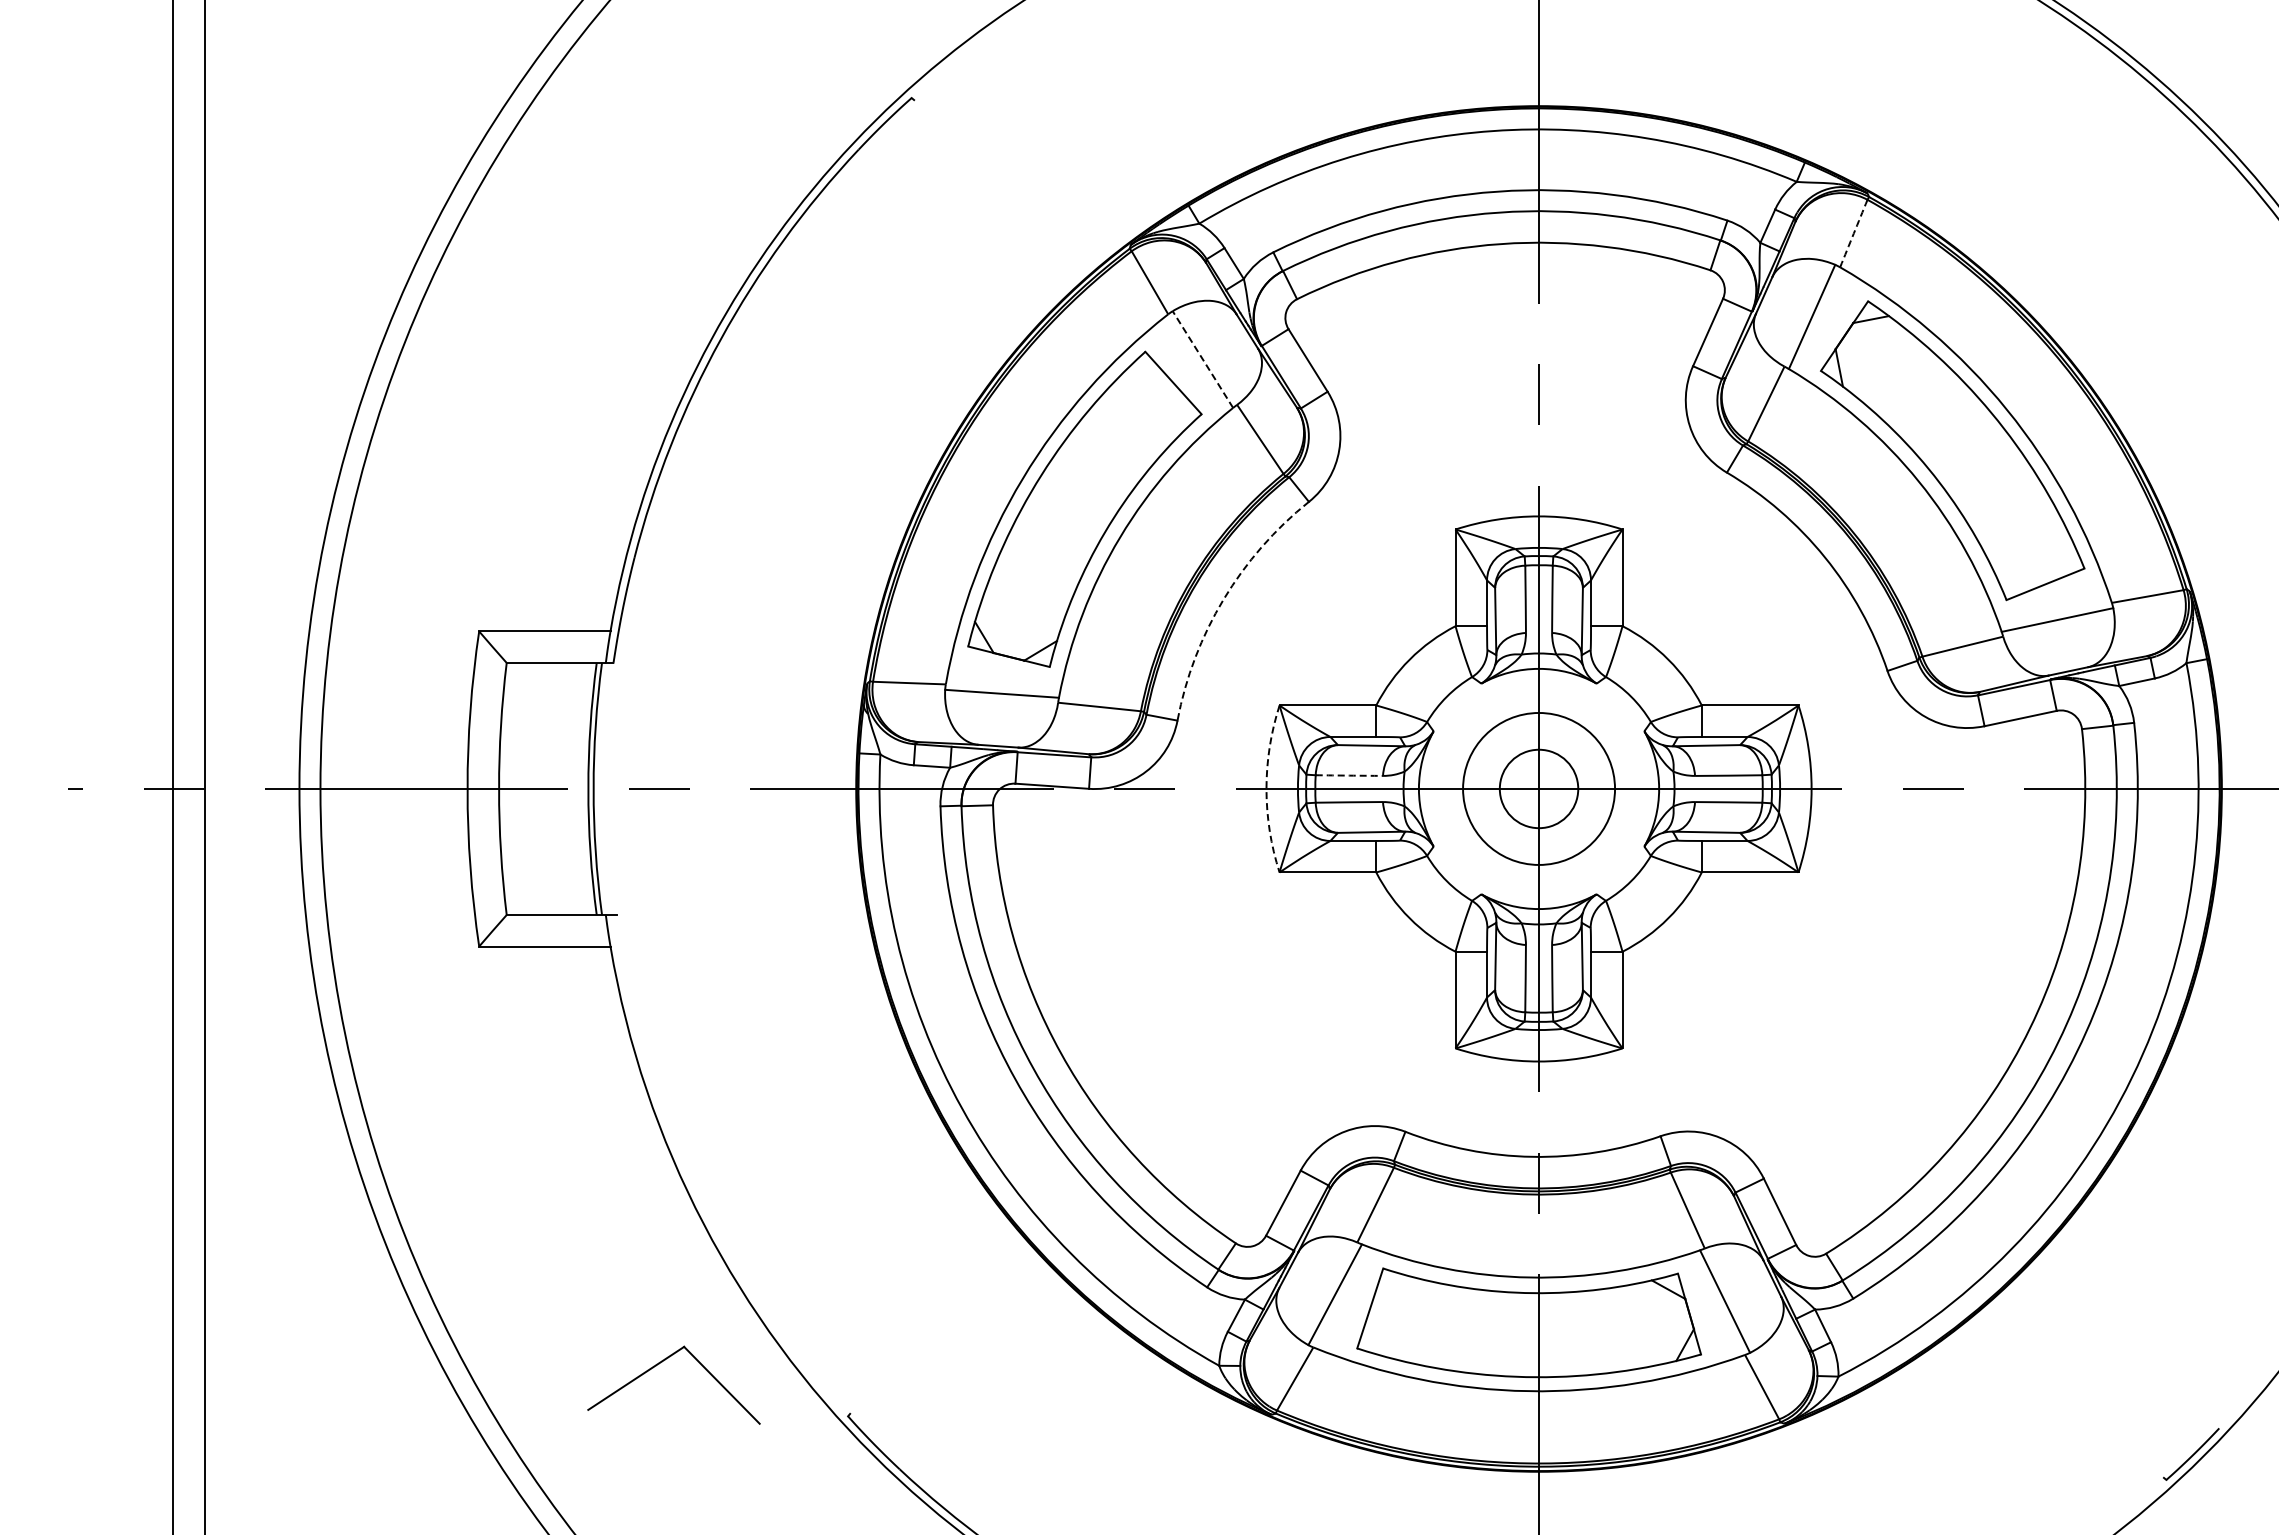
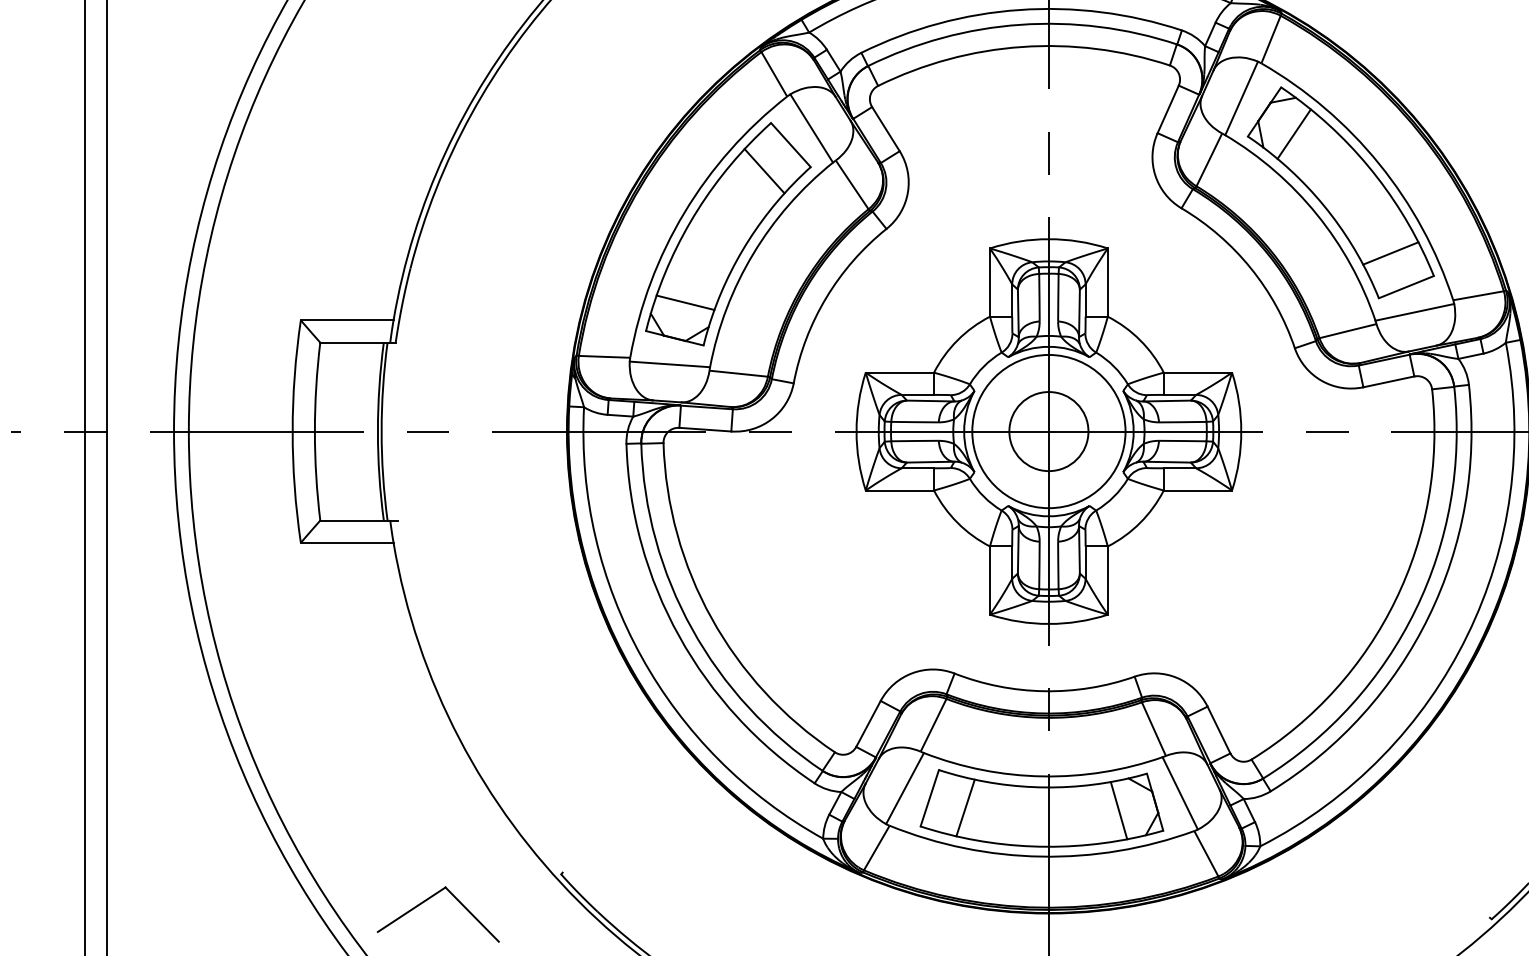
arc: (1853, 233) -> (1270, 39), dashed -> solid
line: (1202, 359) -> (811, 128), dashed -> solid
line: (1886, 367) -> (1294, 134), added
line: (1135, 419) -> (764, 170), added
line: (2023, 536) -> (1390, 253), added
arc: (1223, 599) -> (826, 297), dashed -> solid
line: (1024, 606) -> (685, 302), added
arc: (1349, 775) -> (915, 422), dashed -> solid
arc: (1266, 788) -> (856, 431), dashed -> solid
circle: (1538, 788) -> (1048, 431), size x1.43
circle: (1539, 788) -> (1049, 431), size x1.43
line: (1420, 1322) -> (965, 808), added
line: (1638, 1325) -> (1119, 810), added
part: (659, 1364) -> (428, 899), moved

